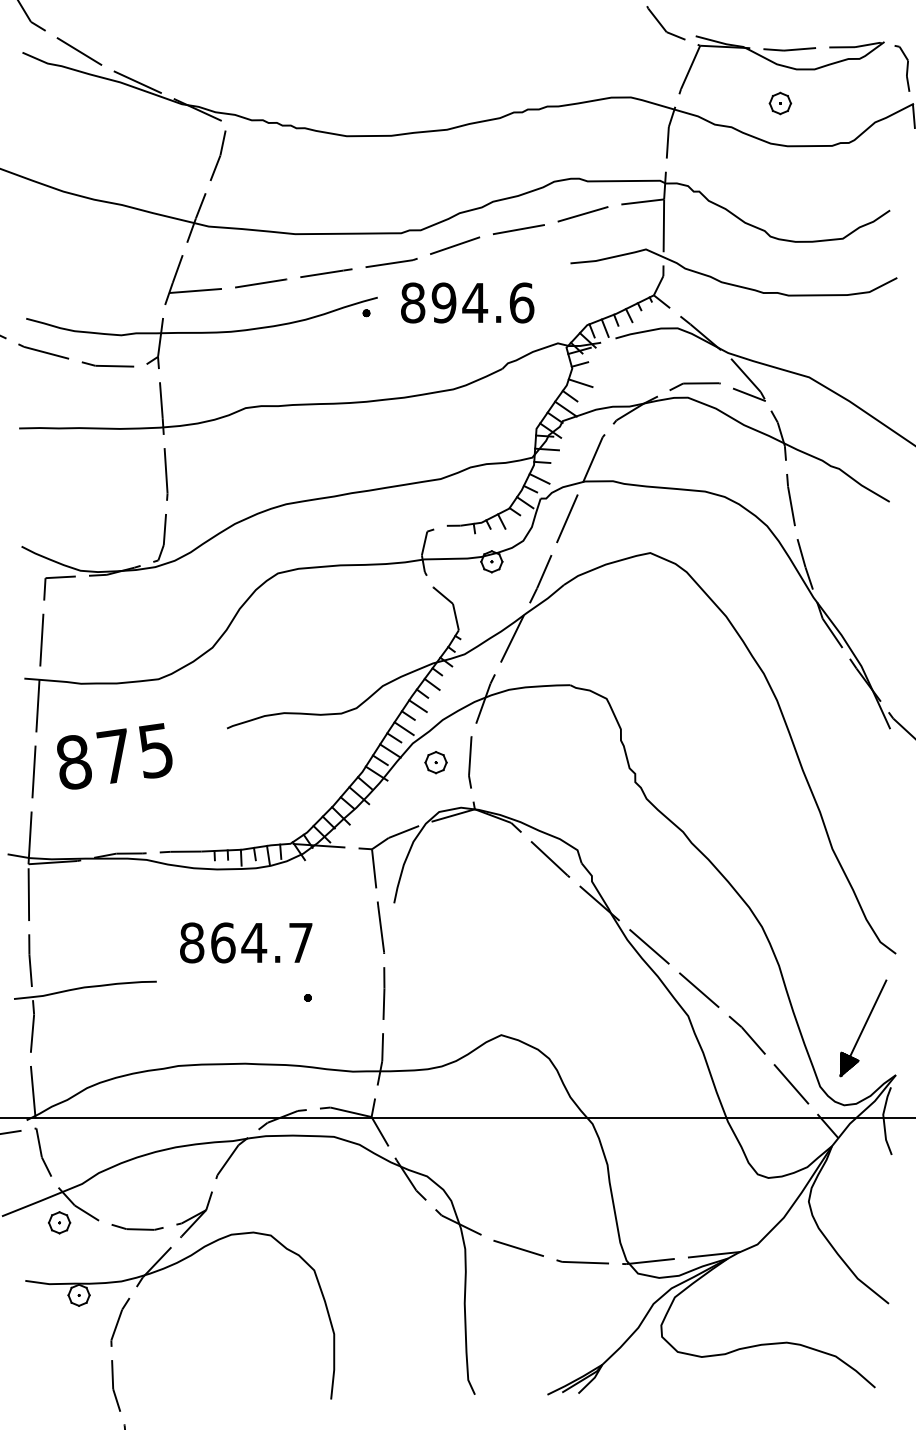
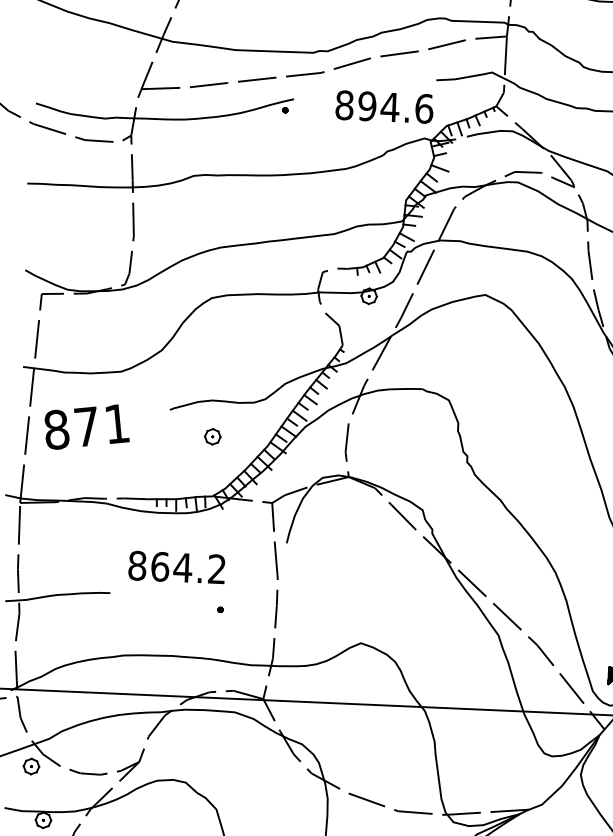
text: (467, 302) -> (384, 106), moved
text: (156, 750) -> (117, 423), 875 -> 871
part: (435, 762) -> (212, 436), moved
text: (300, 942) -> (216, 568), 864.7 -> 864.2

